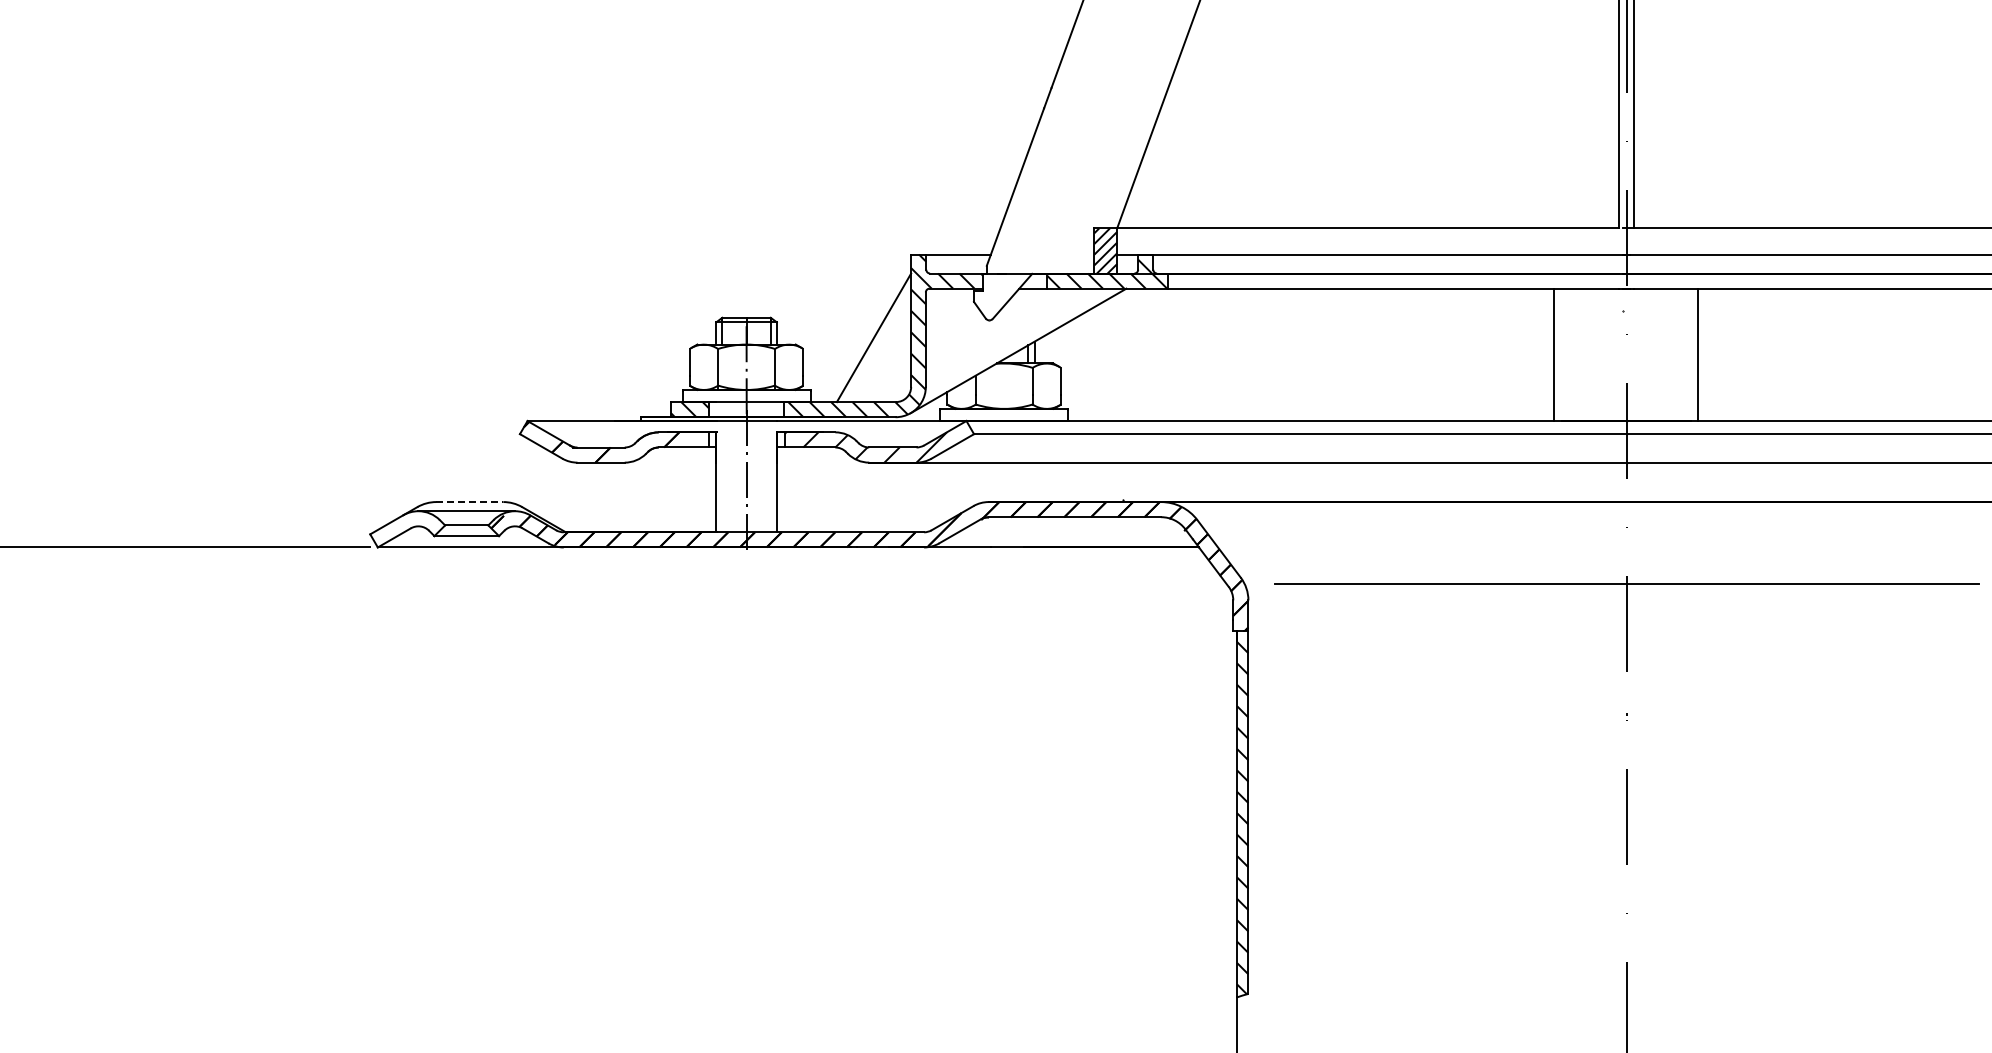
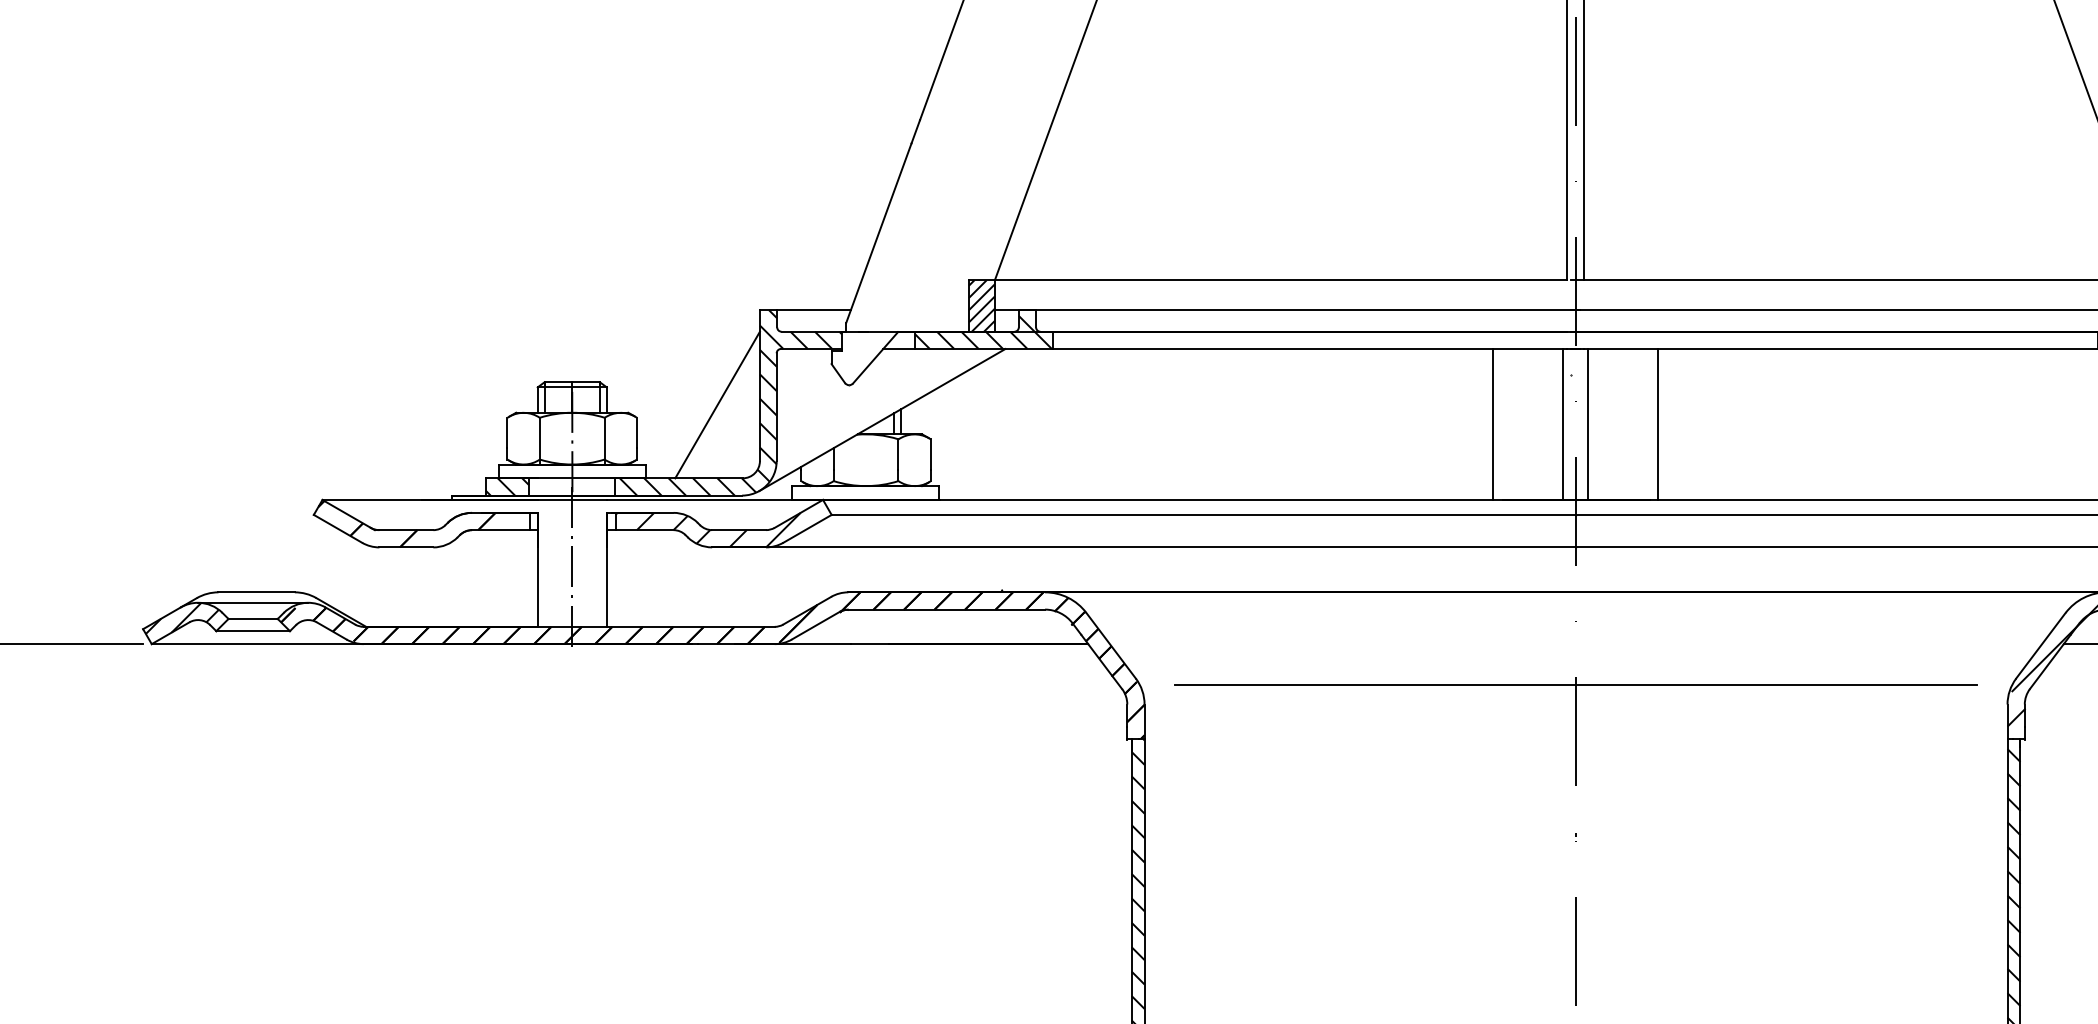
line: (1614, 354) -> (1562, 424), added
line: (1637, 354) -> (1588, 424), added
line: (470, 502) -> (257, 592), dashed -> solid
hatch: (404, 524) -> (182, 617), added

